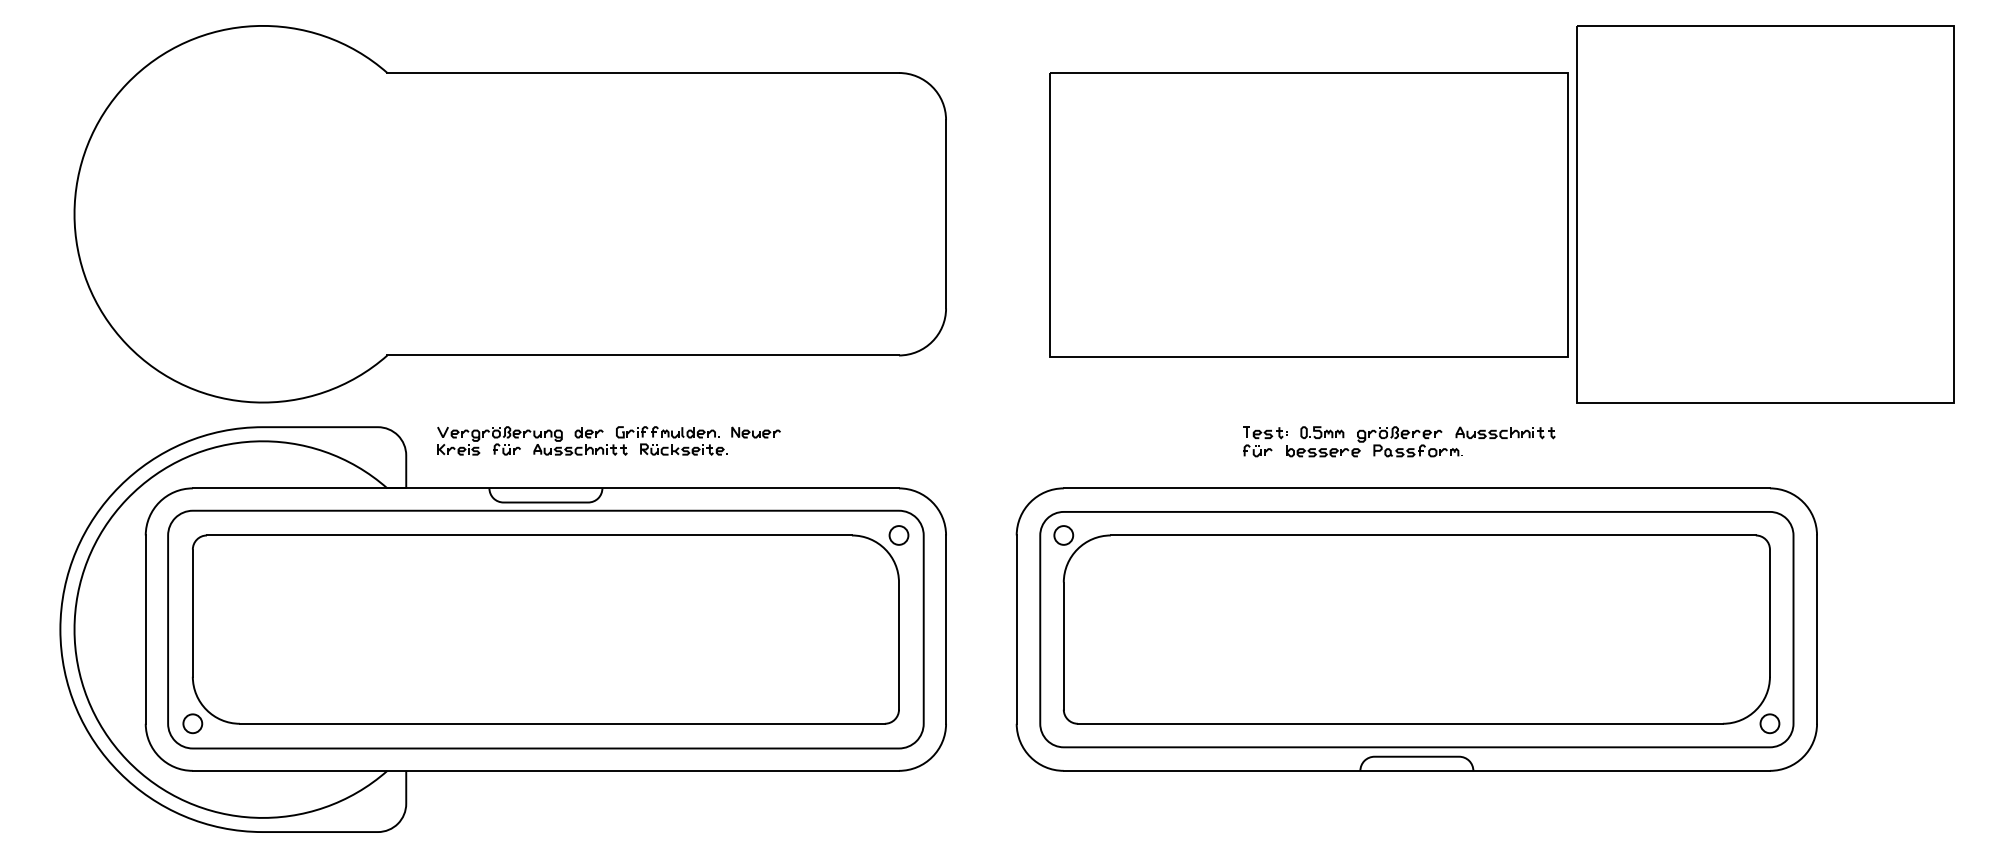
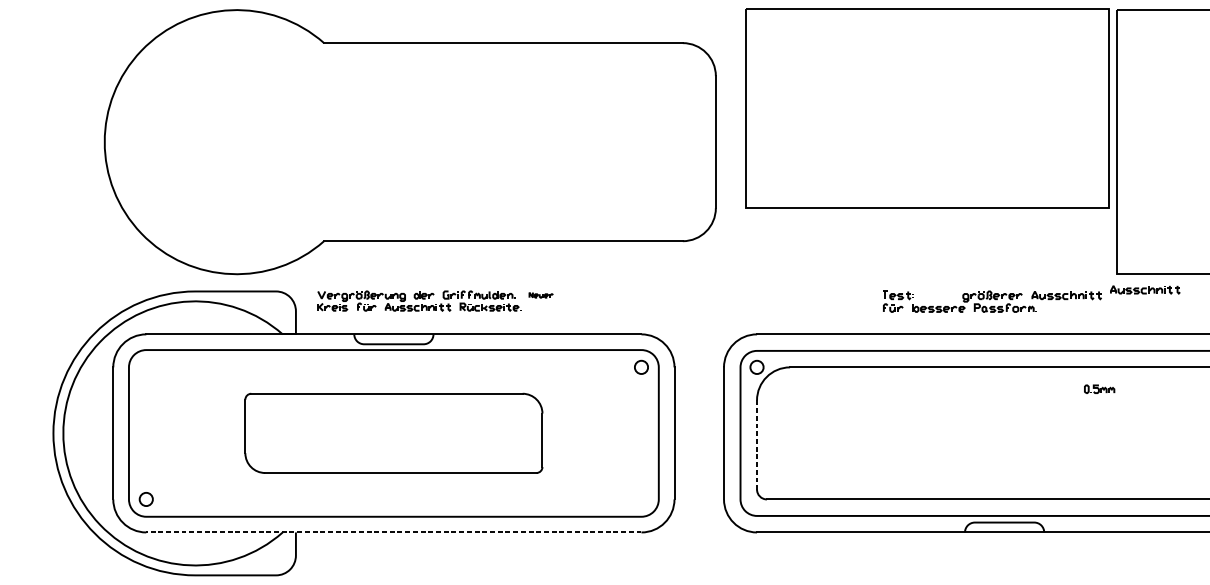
part: (509, 214) -> (409, 142), moved
part: (1308, 214) -> (927, 107), moved
part: (1617, 424) -> (1145, 289), added
part: (755, 432) -> (540, 295), size x0.7
part: (1322, 432) -> (1099, 389), moved
part: (545, 629) -> (393, 433), size x0.6
line: (1063, 646) -> (756, 445), solid -> dashed
line: (545, 770) -> (393, 532), solid -> dashed

